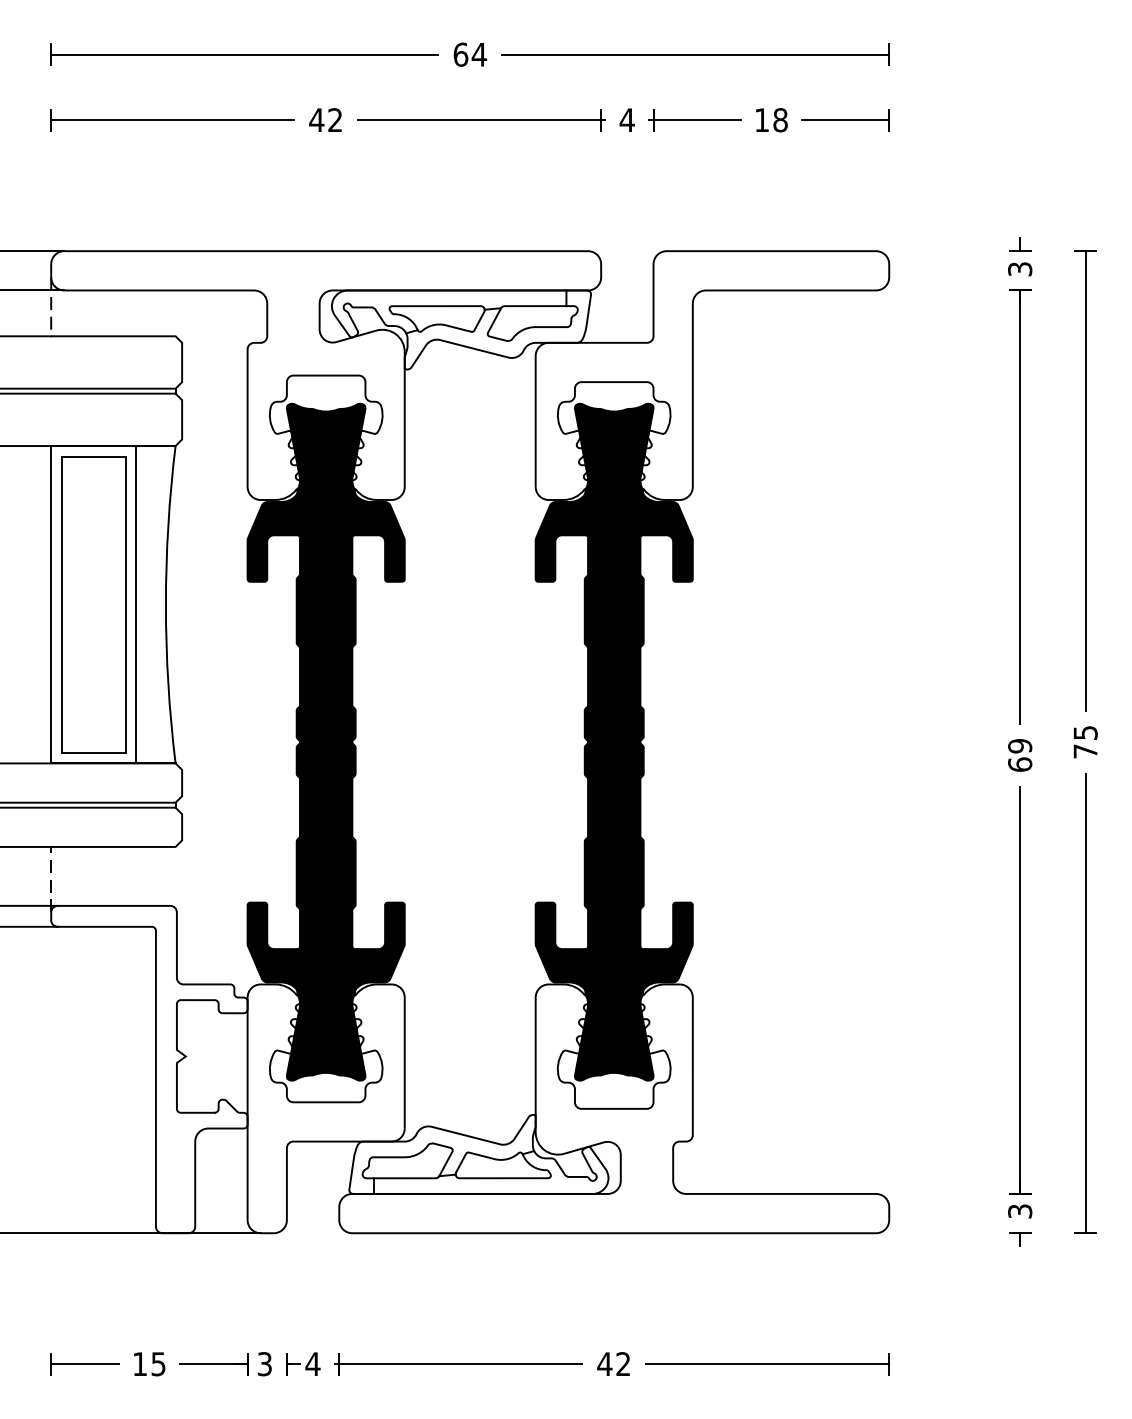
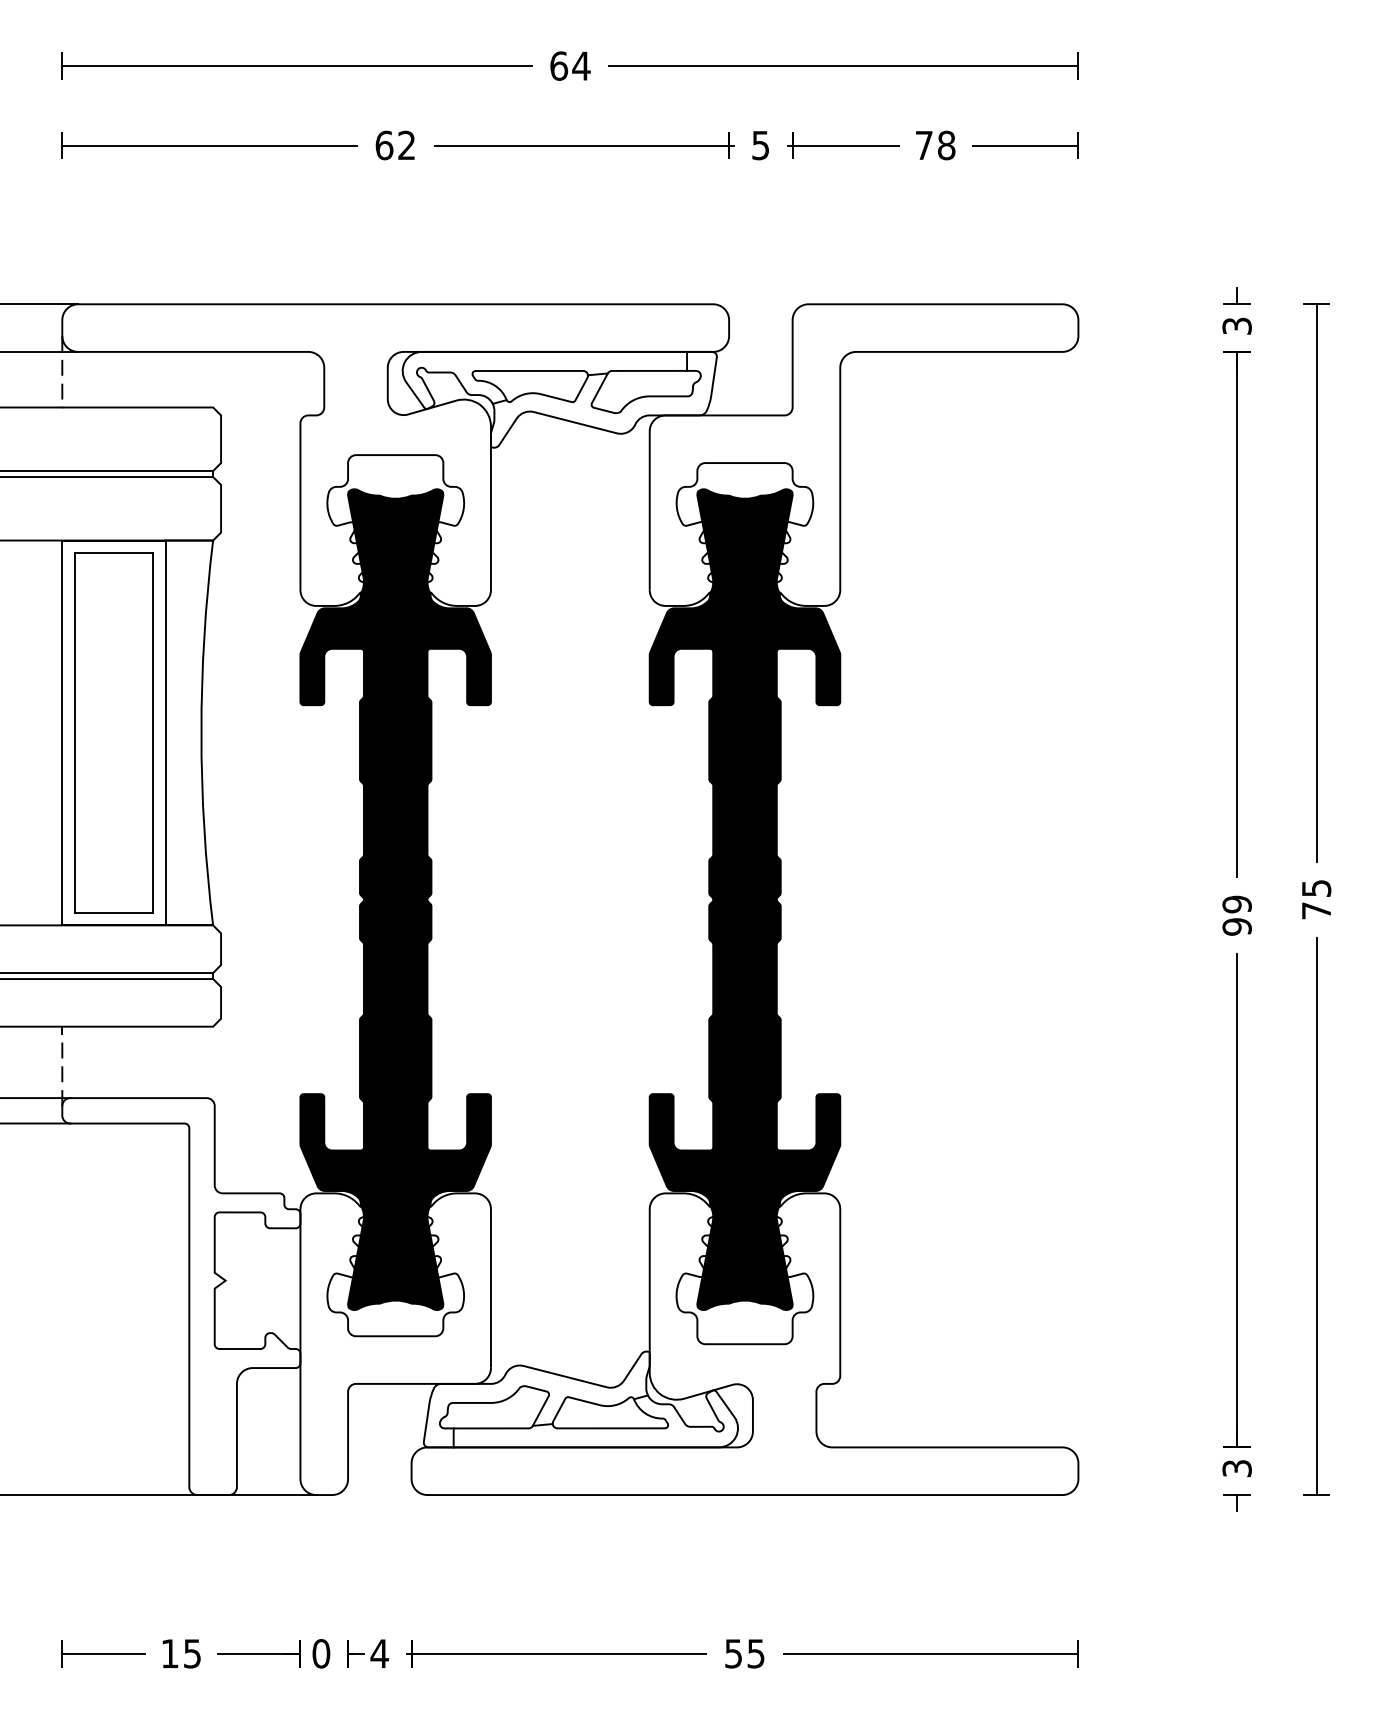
text: (761, 119) -> (923, 144), 18 -> 78
text: (316, 120) -> (383, 145), 42 -> 62
text: (626, 120) -> (759, 145), 4 -> 5
text: (1020, 764) -> (1237, 926), 69 -> 99
text: (264, 1364) -> (320, 1654), 3 -> 0
text: (613, 1364) -> (744, 1654), 42 -> 55

